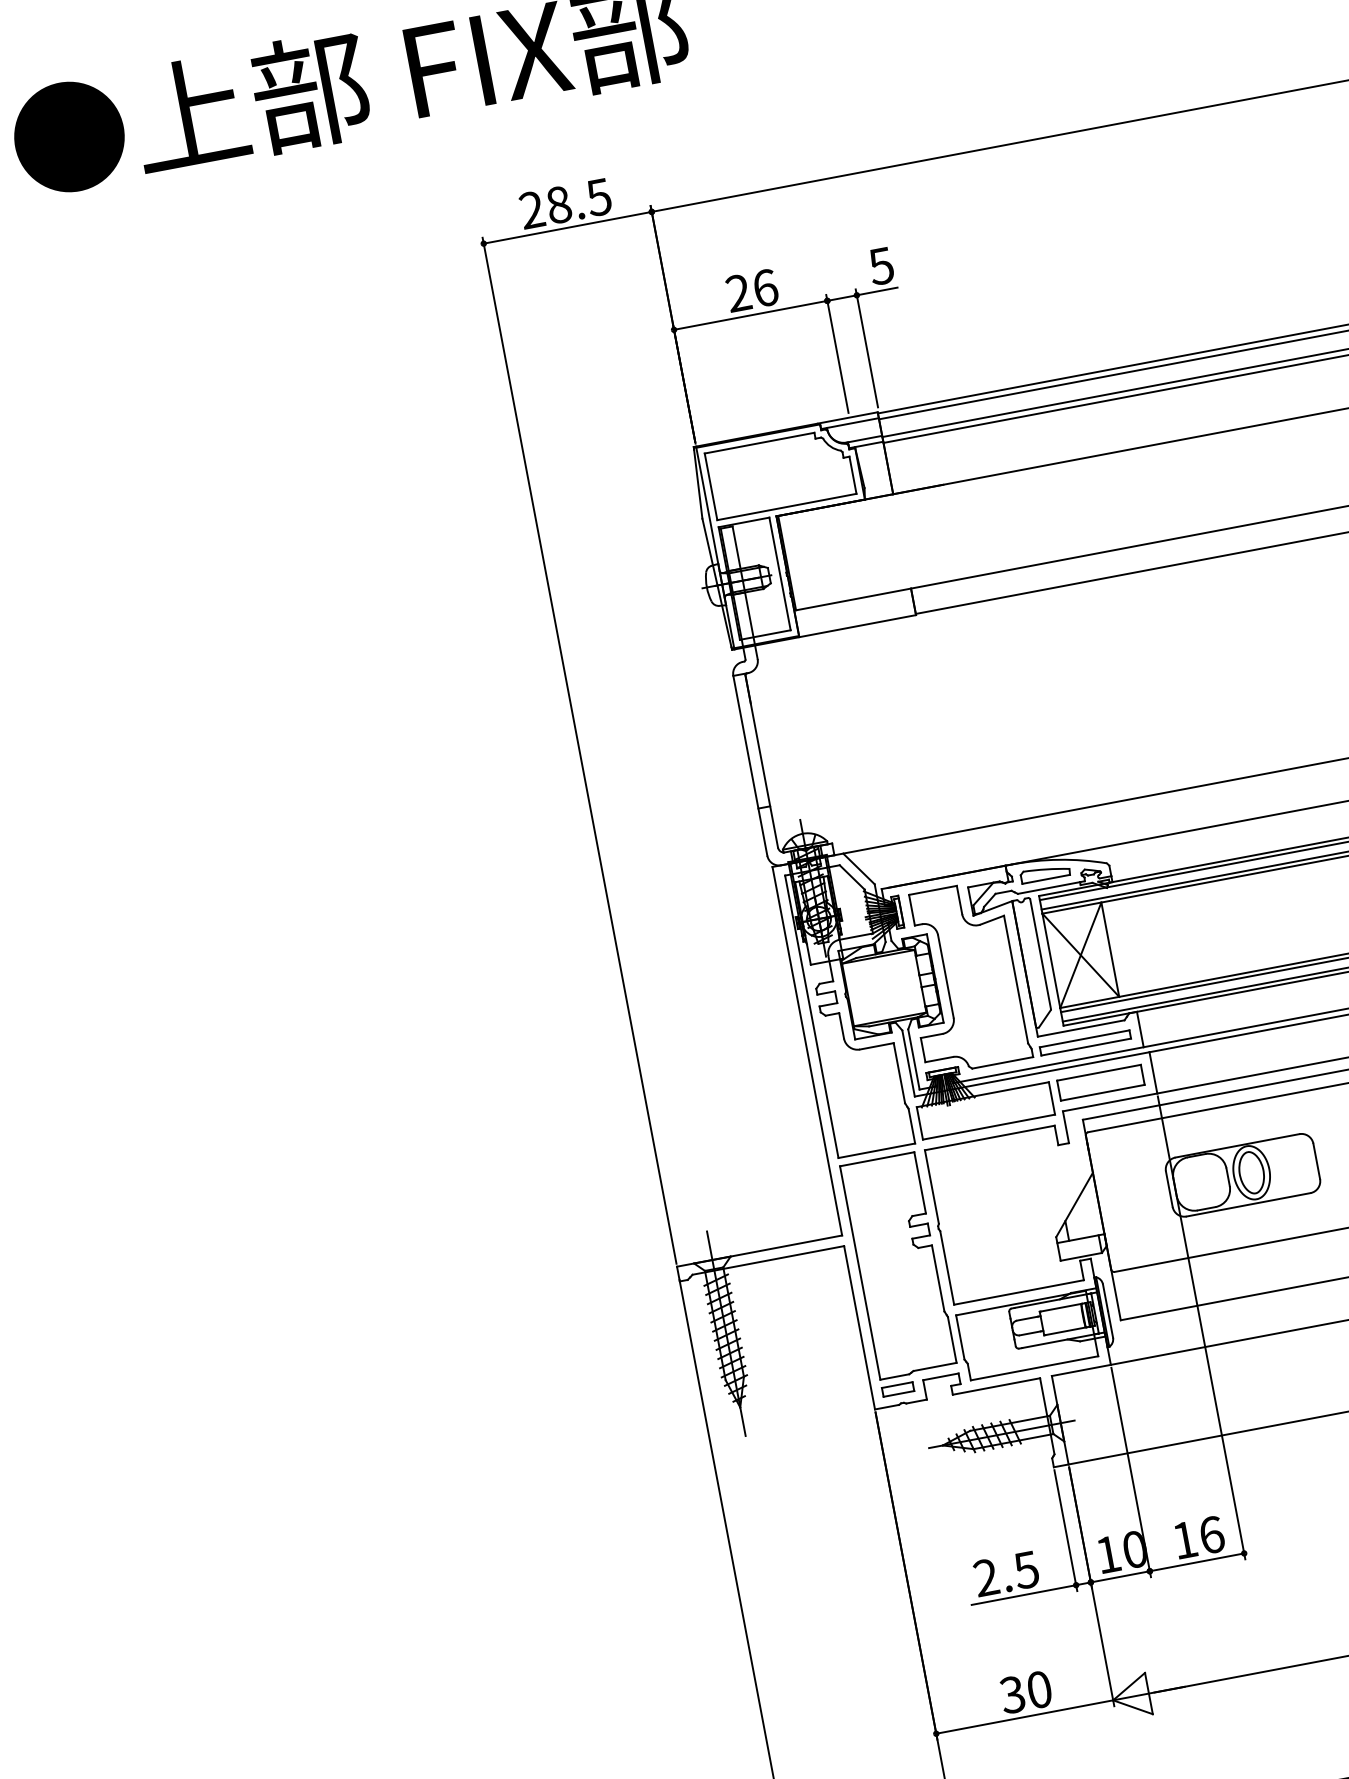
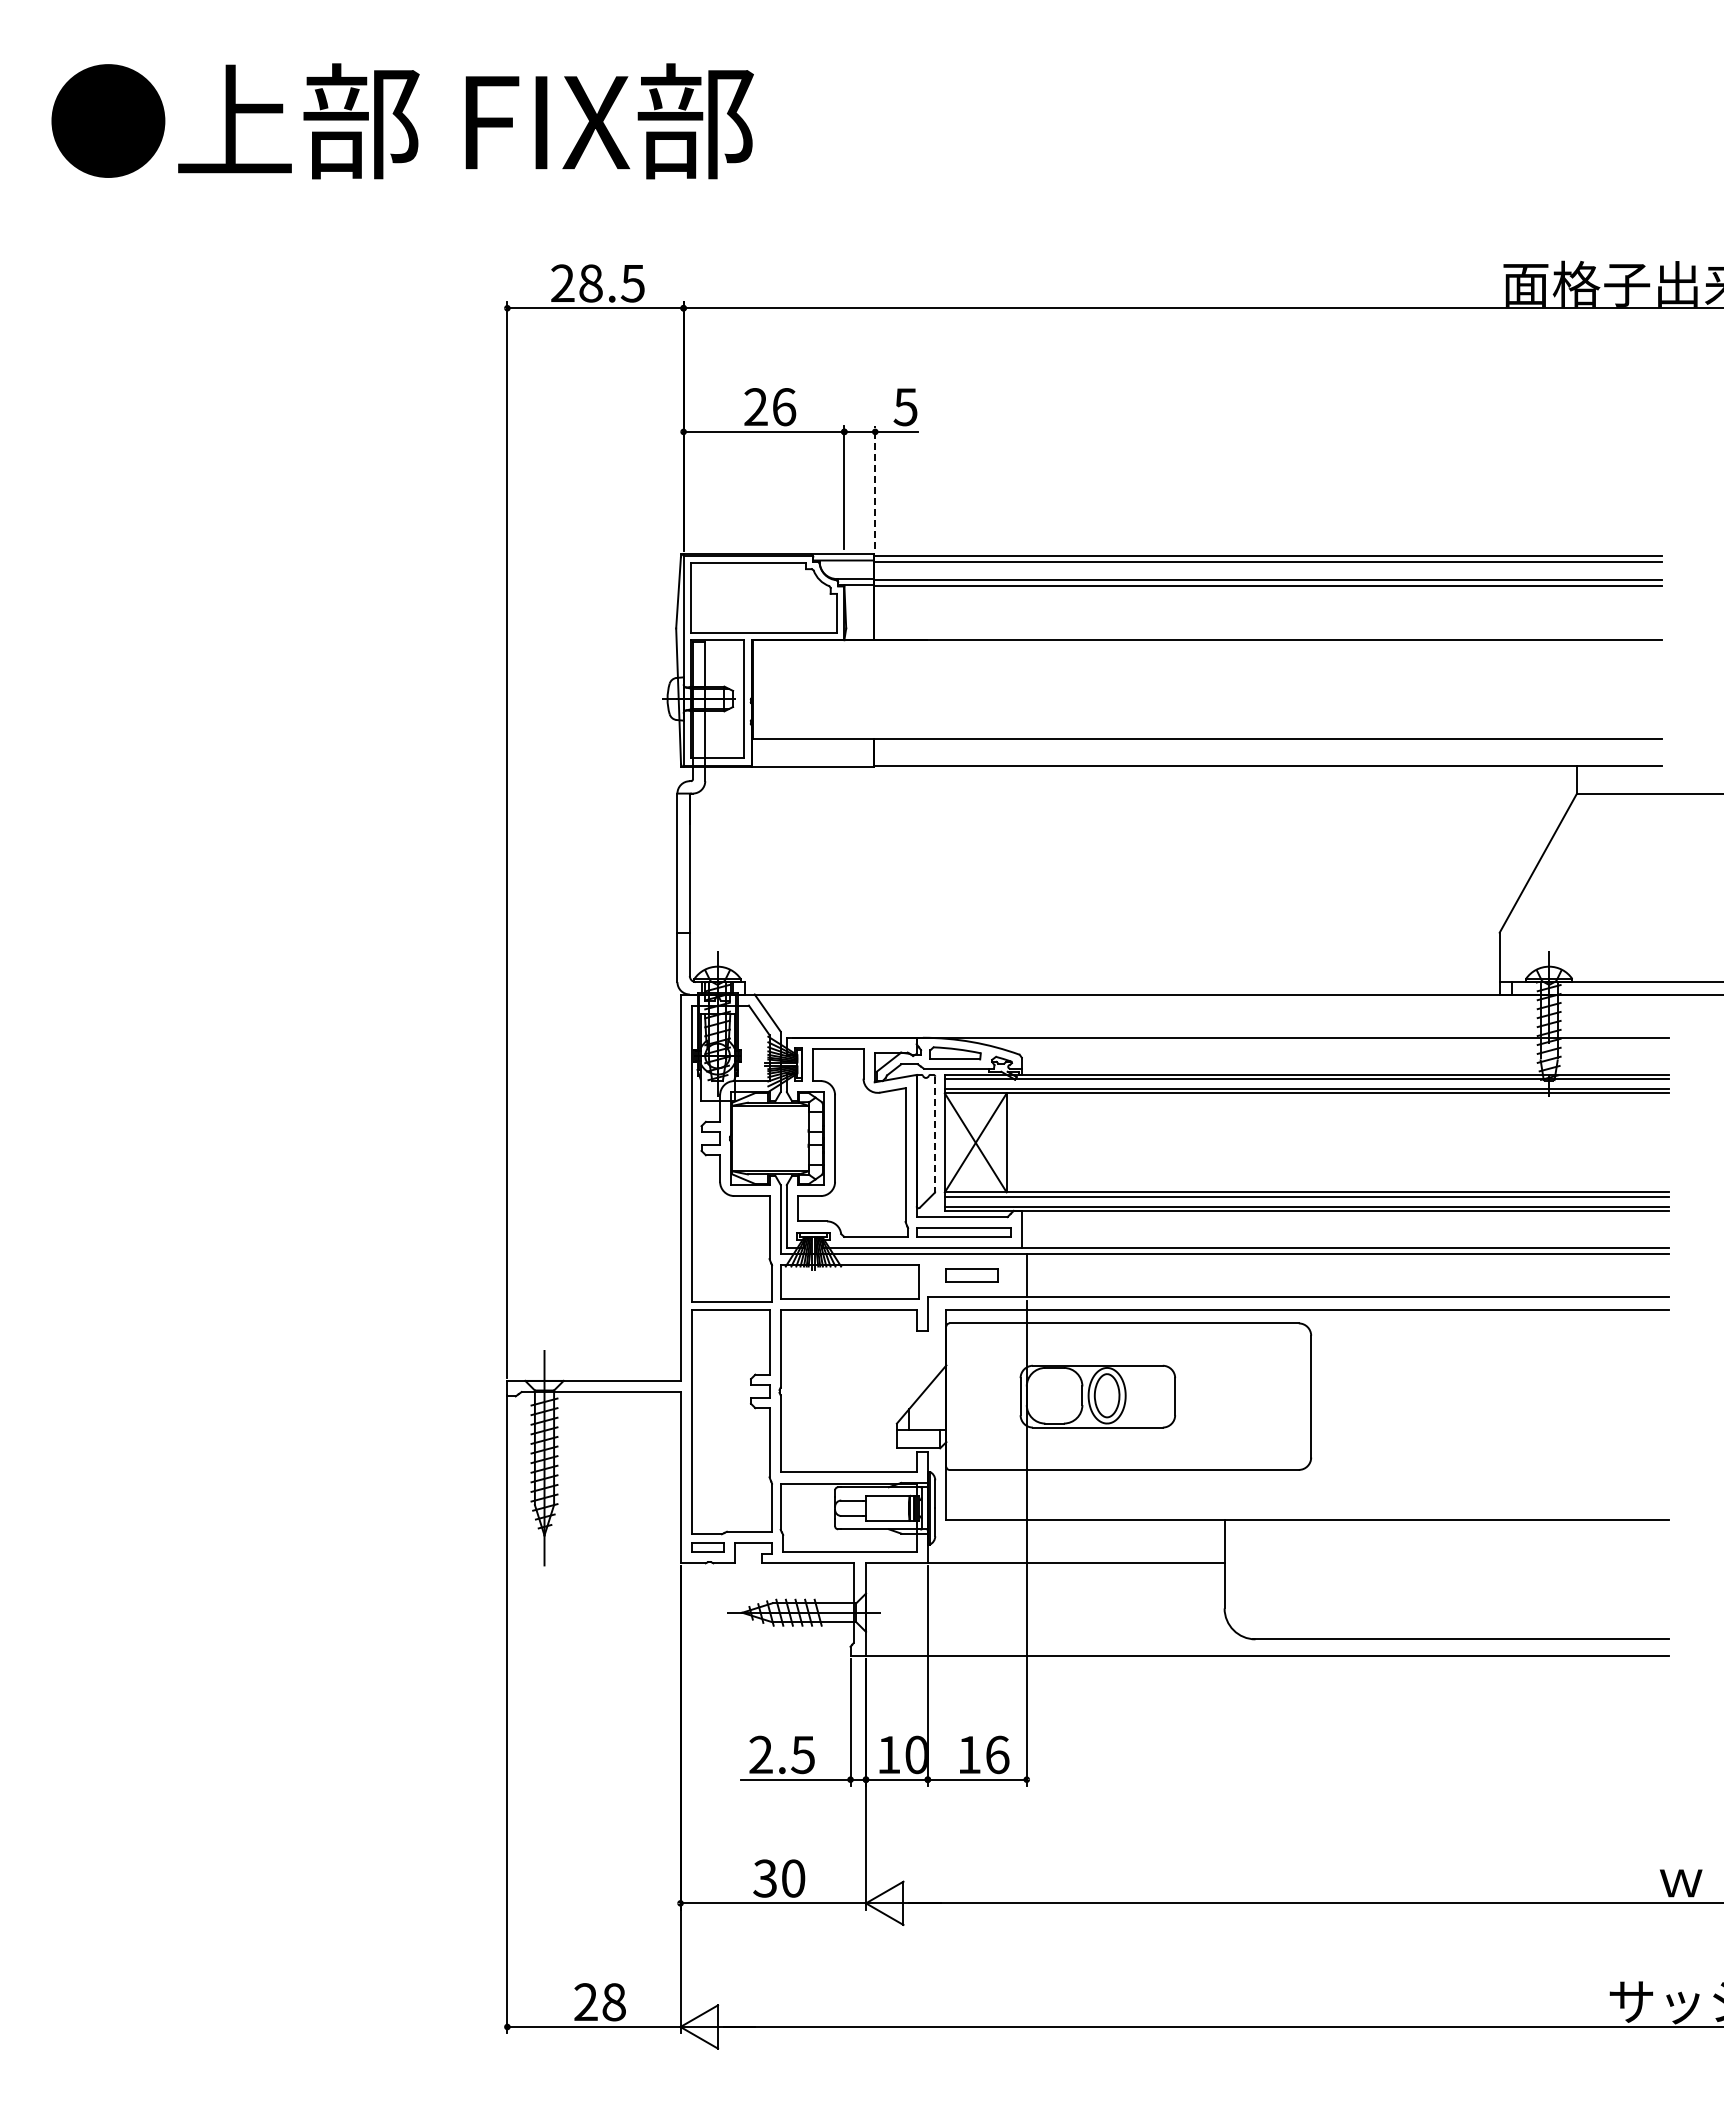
line: (867, 348) -> (875, 487), solid -> dashed
line: (1040, 954) -> (935, 1134), solid -> dashed
part: (1100, 1082) -> (971, 1275), size x0.6

